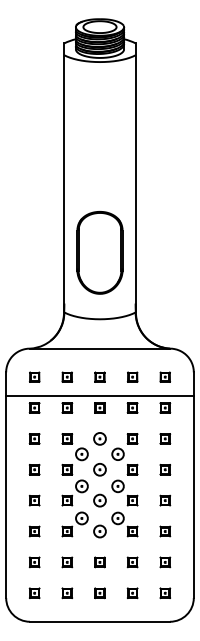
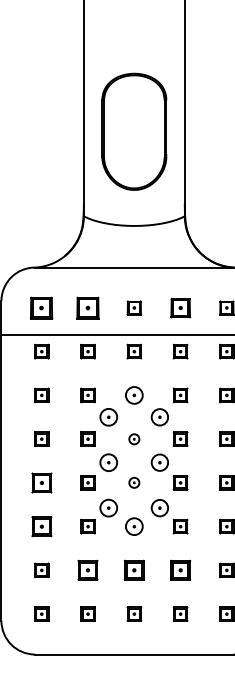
part: (34, 376) -> (41, 307), size x1.6
part: (67, 376) -> (88, 307), size x1.6
part: (132, 376) -> (180, 307), size x1.4
part: (99, 469) -> (133, 438), size x0.6
part: (34, 500) -> (41, 482), size x1.4
part: (99, 500) -> (133, 482), size x0.6
part: (34, 531) -> (41, 526), size x1.4
part: (67, 562) -> (88, 570), size x1.4
part: (99, 562) -> (133, 570), size x1.4
part: (132, 562) -> (180, 570), size x1.4

